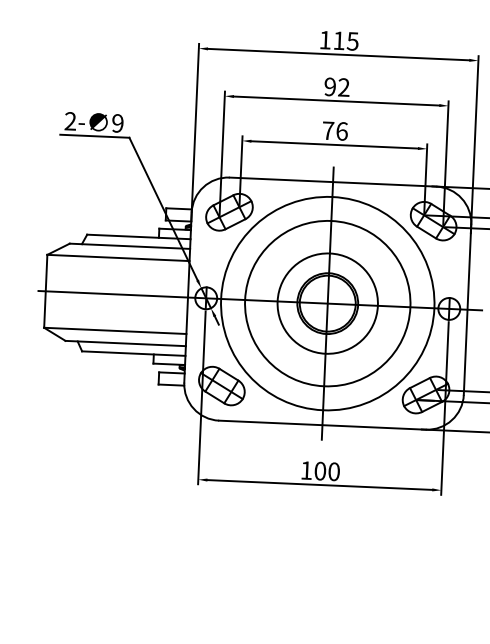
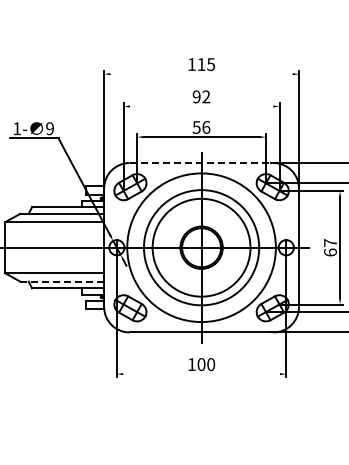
line: (338, 55) -> (201, 74), removed
line: (336, 101) -> (201, 106), removed
text: (71, 121) -> (17, 128), 2- -> 1-
text: (328, 130) -> (196, 127), 76 -> 56
line: (334, 182) -> (202, 163), solid -> dashed
circle: (327, 303) -> (201, 247), size x1.4
line: (126, 343) -> (62, 281), solid -> dashed
line: (319, 485) -> (201, 374), removed

